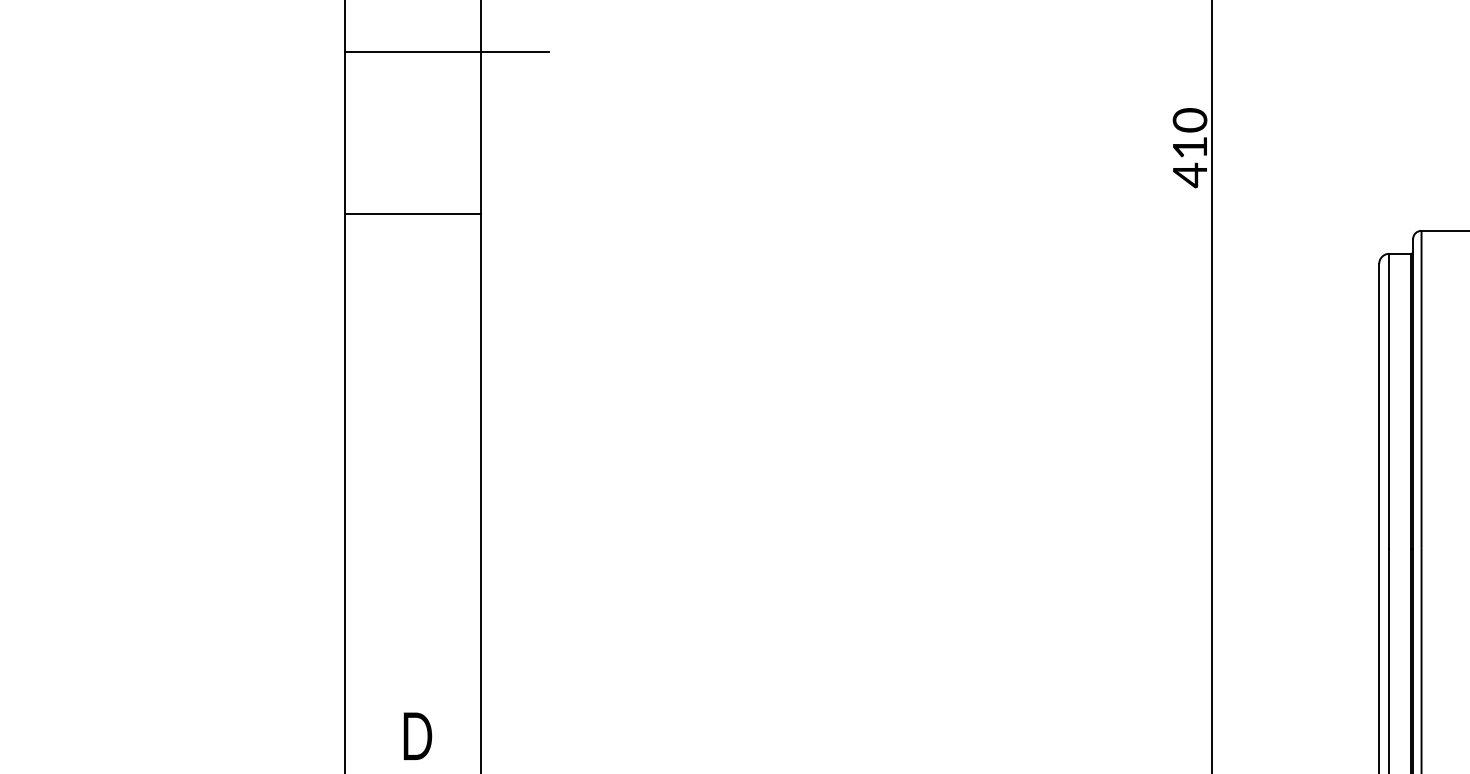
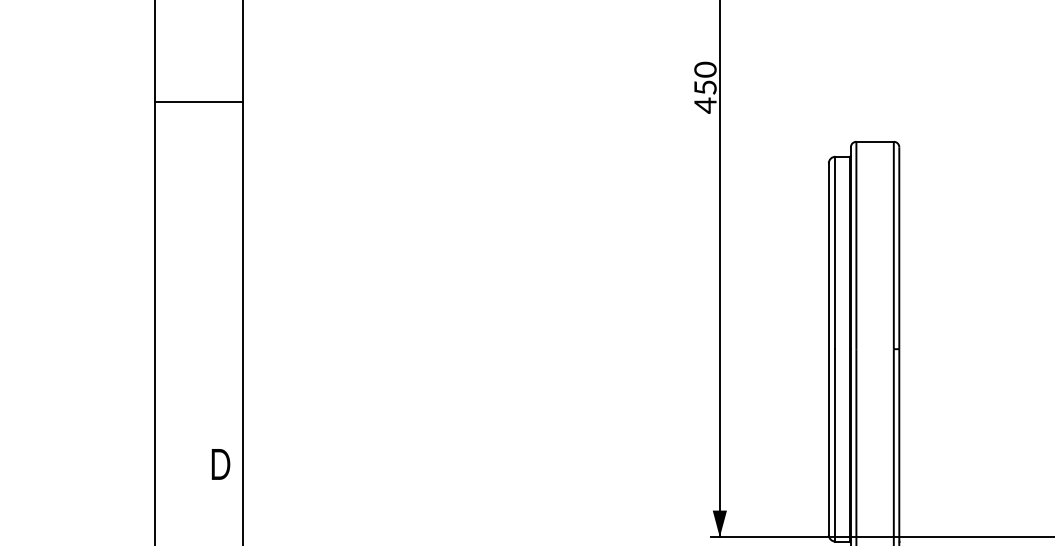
line: (446, 50) -> (220, 24), removed
text: (1190, 147) -> (705, 87), 410 -> 450
line: (412, 215) -> (198, 102), moved
text: (417, 736) -> (220, 464), moved

